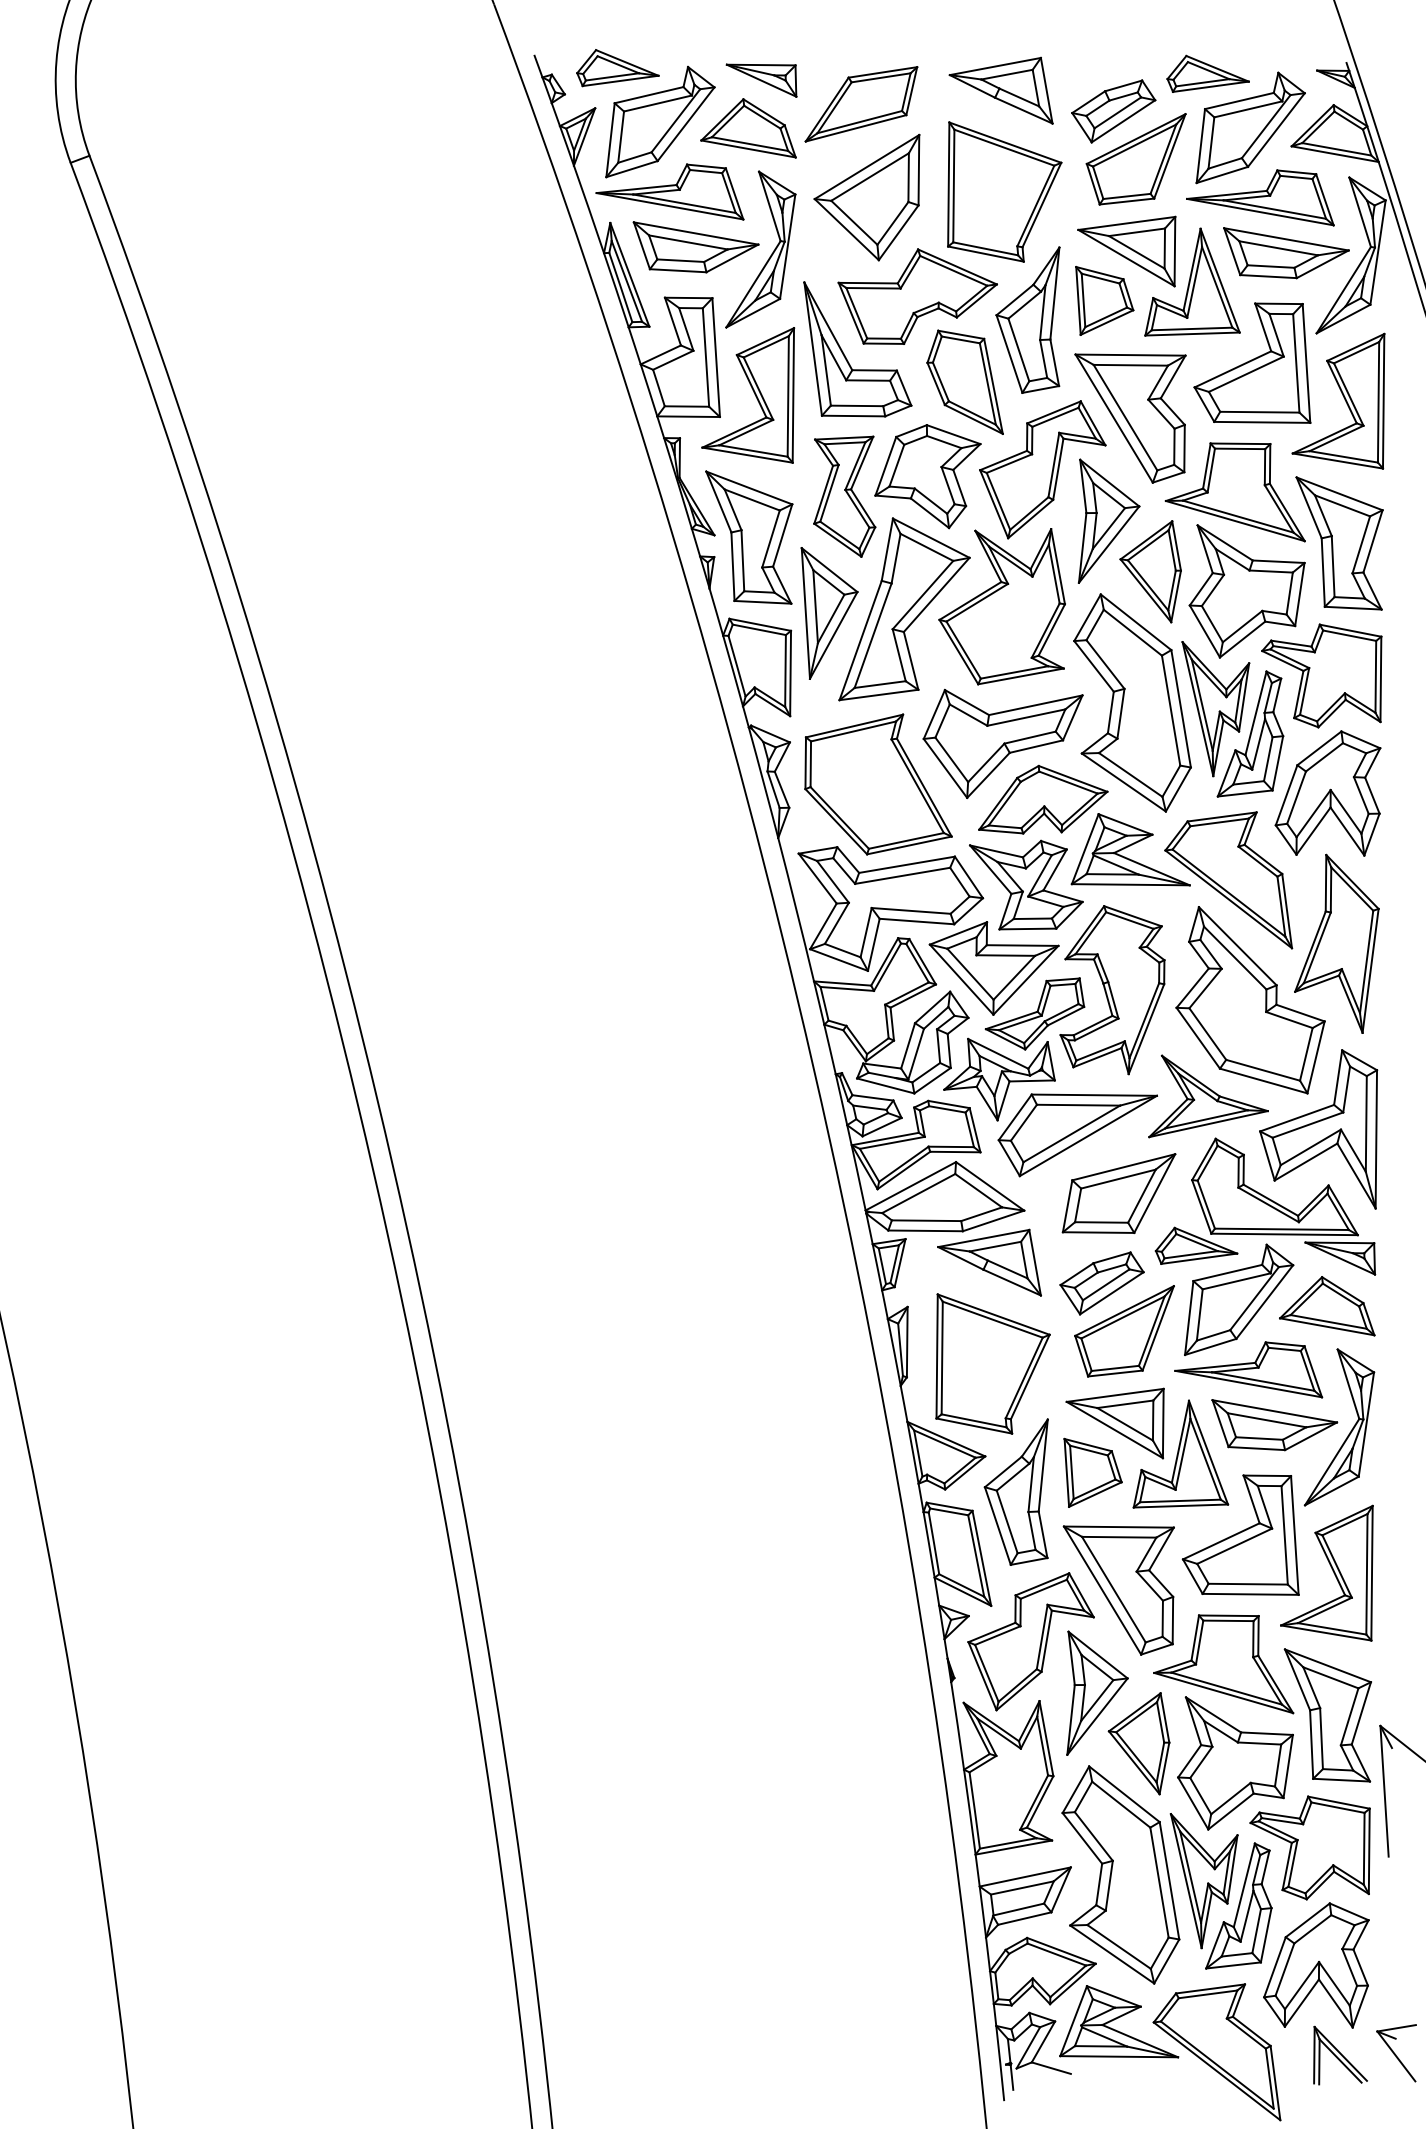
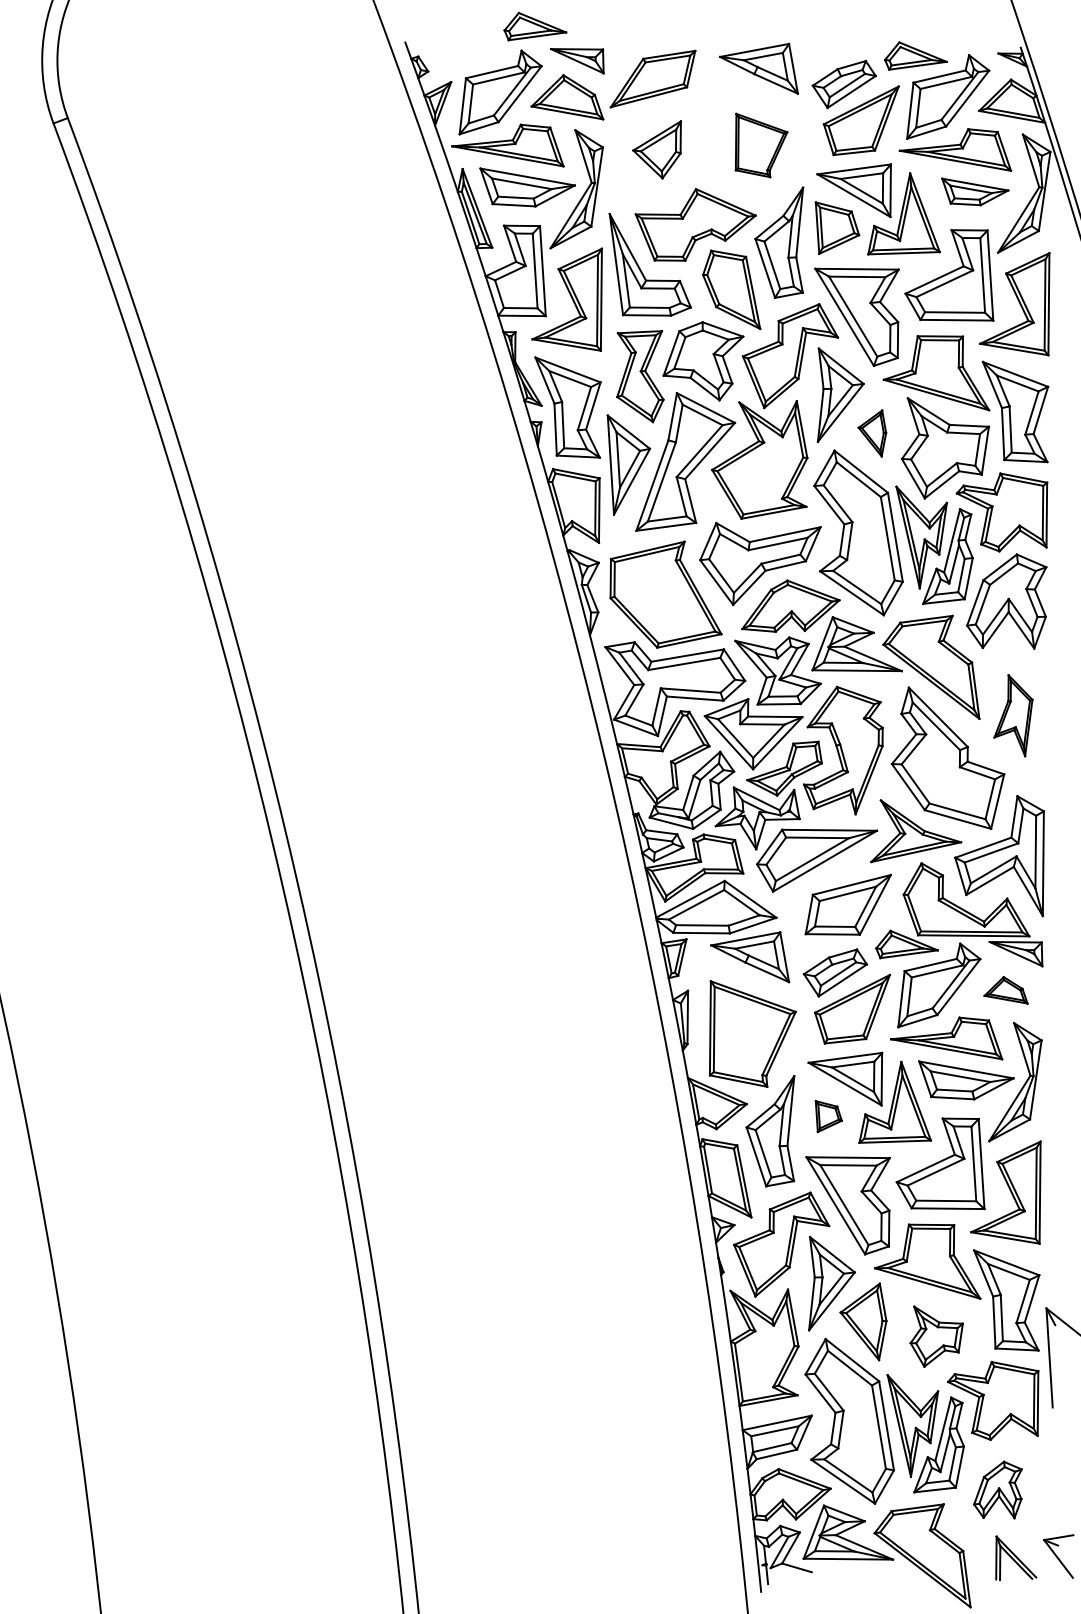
part: (618, 67) -> (535, 26), moved
part: (1004, 191) -> (761, 145), size x0.6
part: (866, 197) -> (656, 149), size x0.6
part: (1286, 252) -> (975, 191), size x0.7
part: (1150, 571) -> (872, 433), size x0.6
part: (1336, 943) -> (1013, 715), size x0.6
part: (1326, 1306) -> (1005, 990), size x0.6
part: (1092, 1472) -> (828, 1116), size x0.6
part: (1235, 1762) -> (936, 1336), size x0.6
part: (1315, 1964) -> (997, 1489), size x0.6

